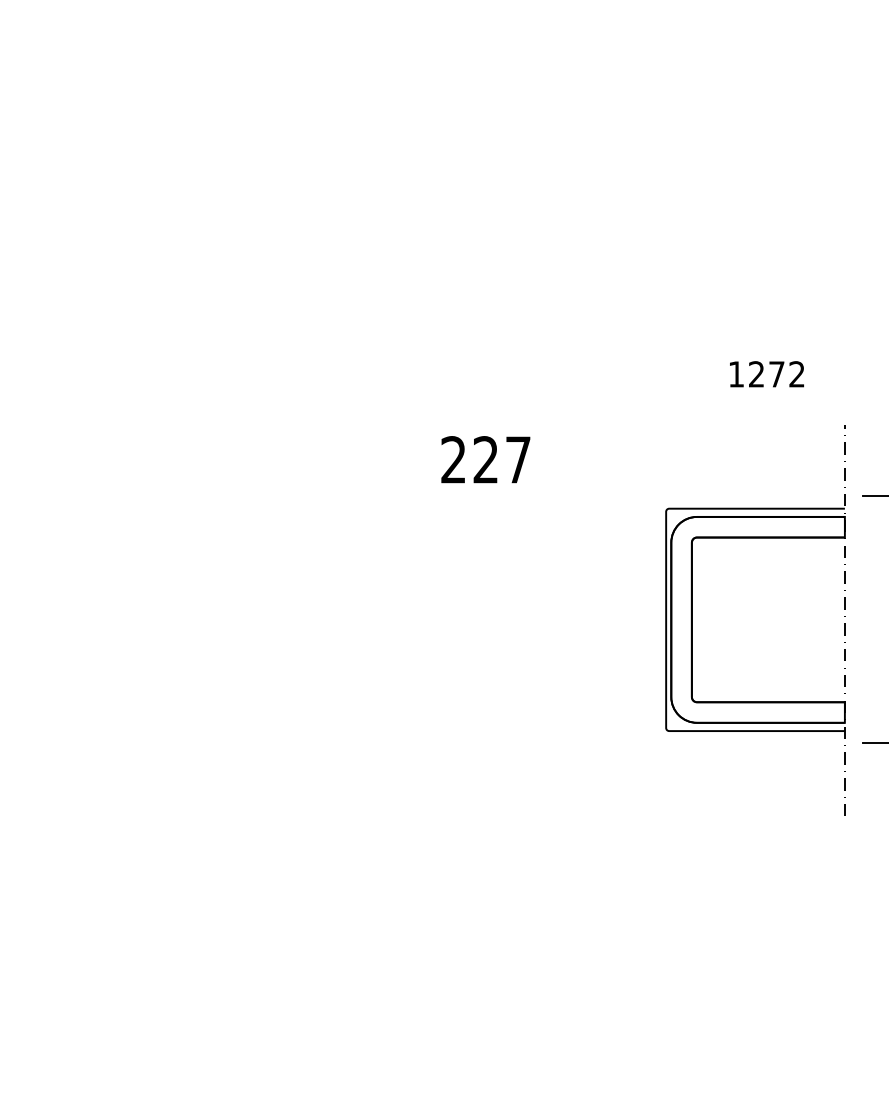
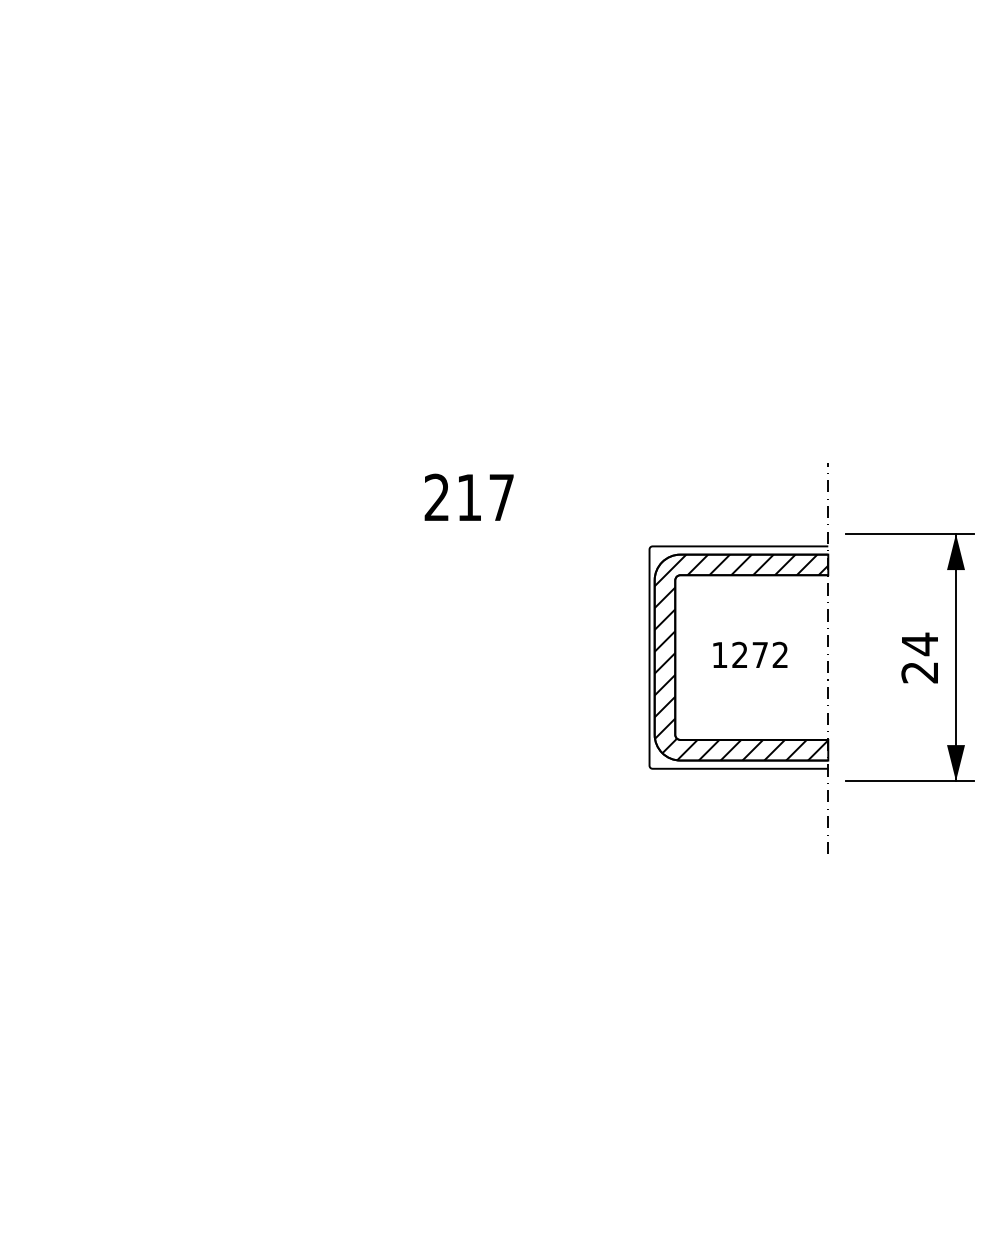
text: (767, 373) -> (750, 654), moved
text: (485, 458) -> (468, 496), 227 -> 217
hatch: (758, 619) -> (741, 657), added

